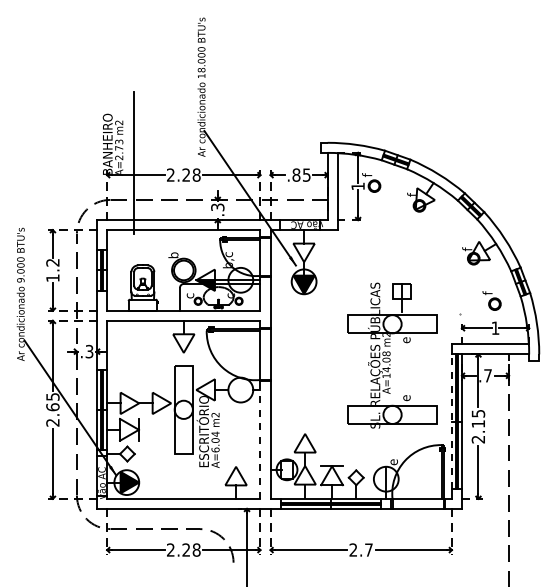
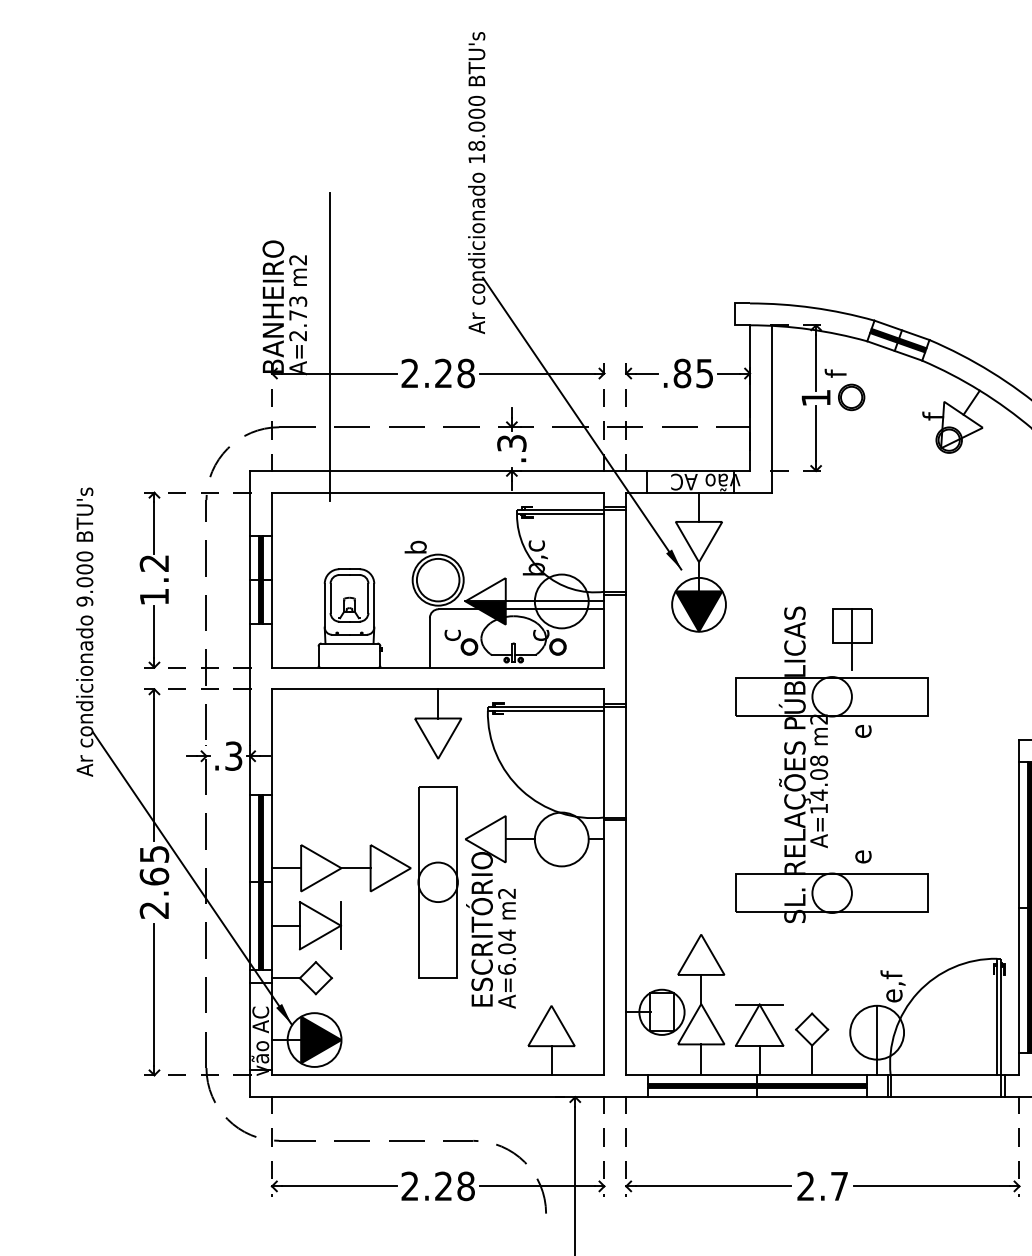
part: (392, 355) -> (832, 764), moved
line: (451, 421) -> (1018, 907), dashed -> solid
line: (260, 440) -> (604, 948), dashed -> solid
text: (393, 453) -> (892, 976), e -> e,f

